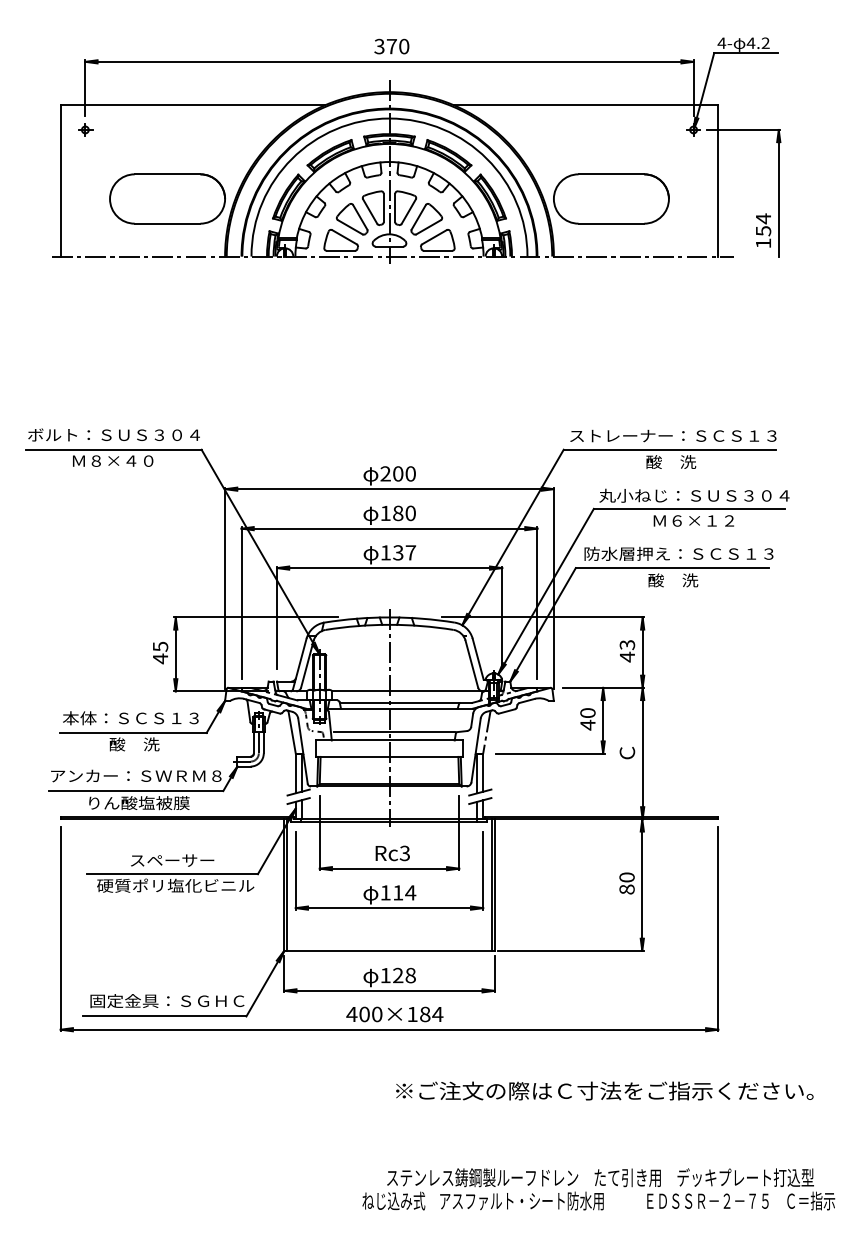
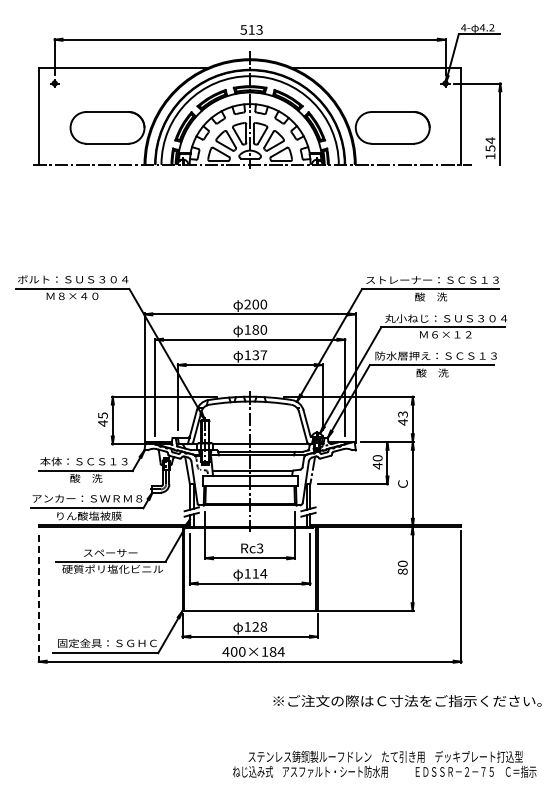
text: (391, 45) -> (251, 29), 370 -> 513
line: (60, 928) -> (38, 596), solid -> dashed
text: (604, 1091) -> (407, 701), moved

